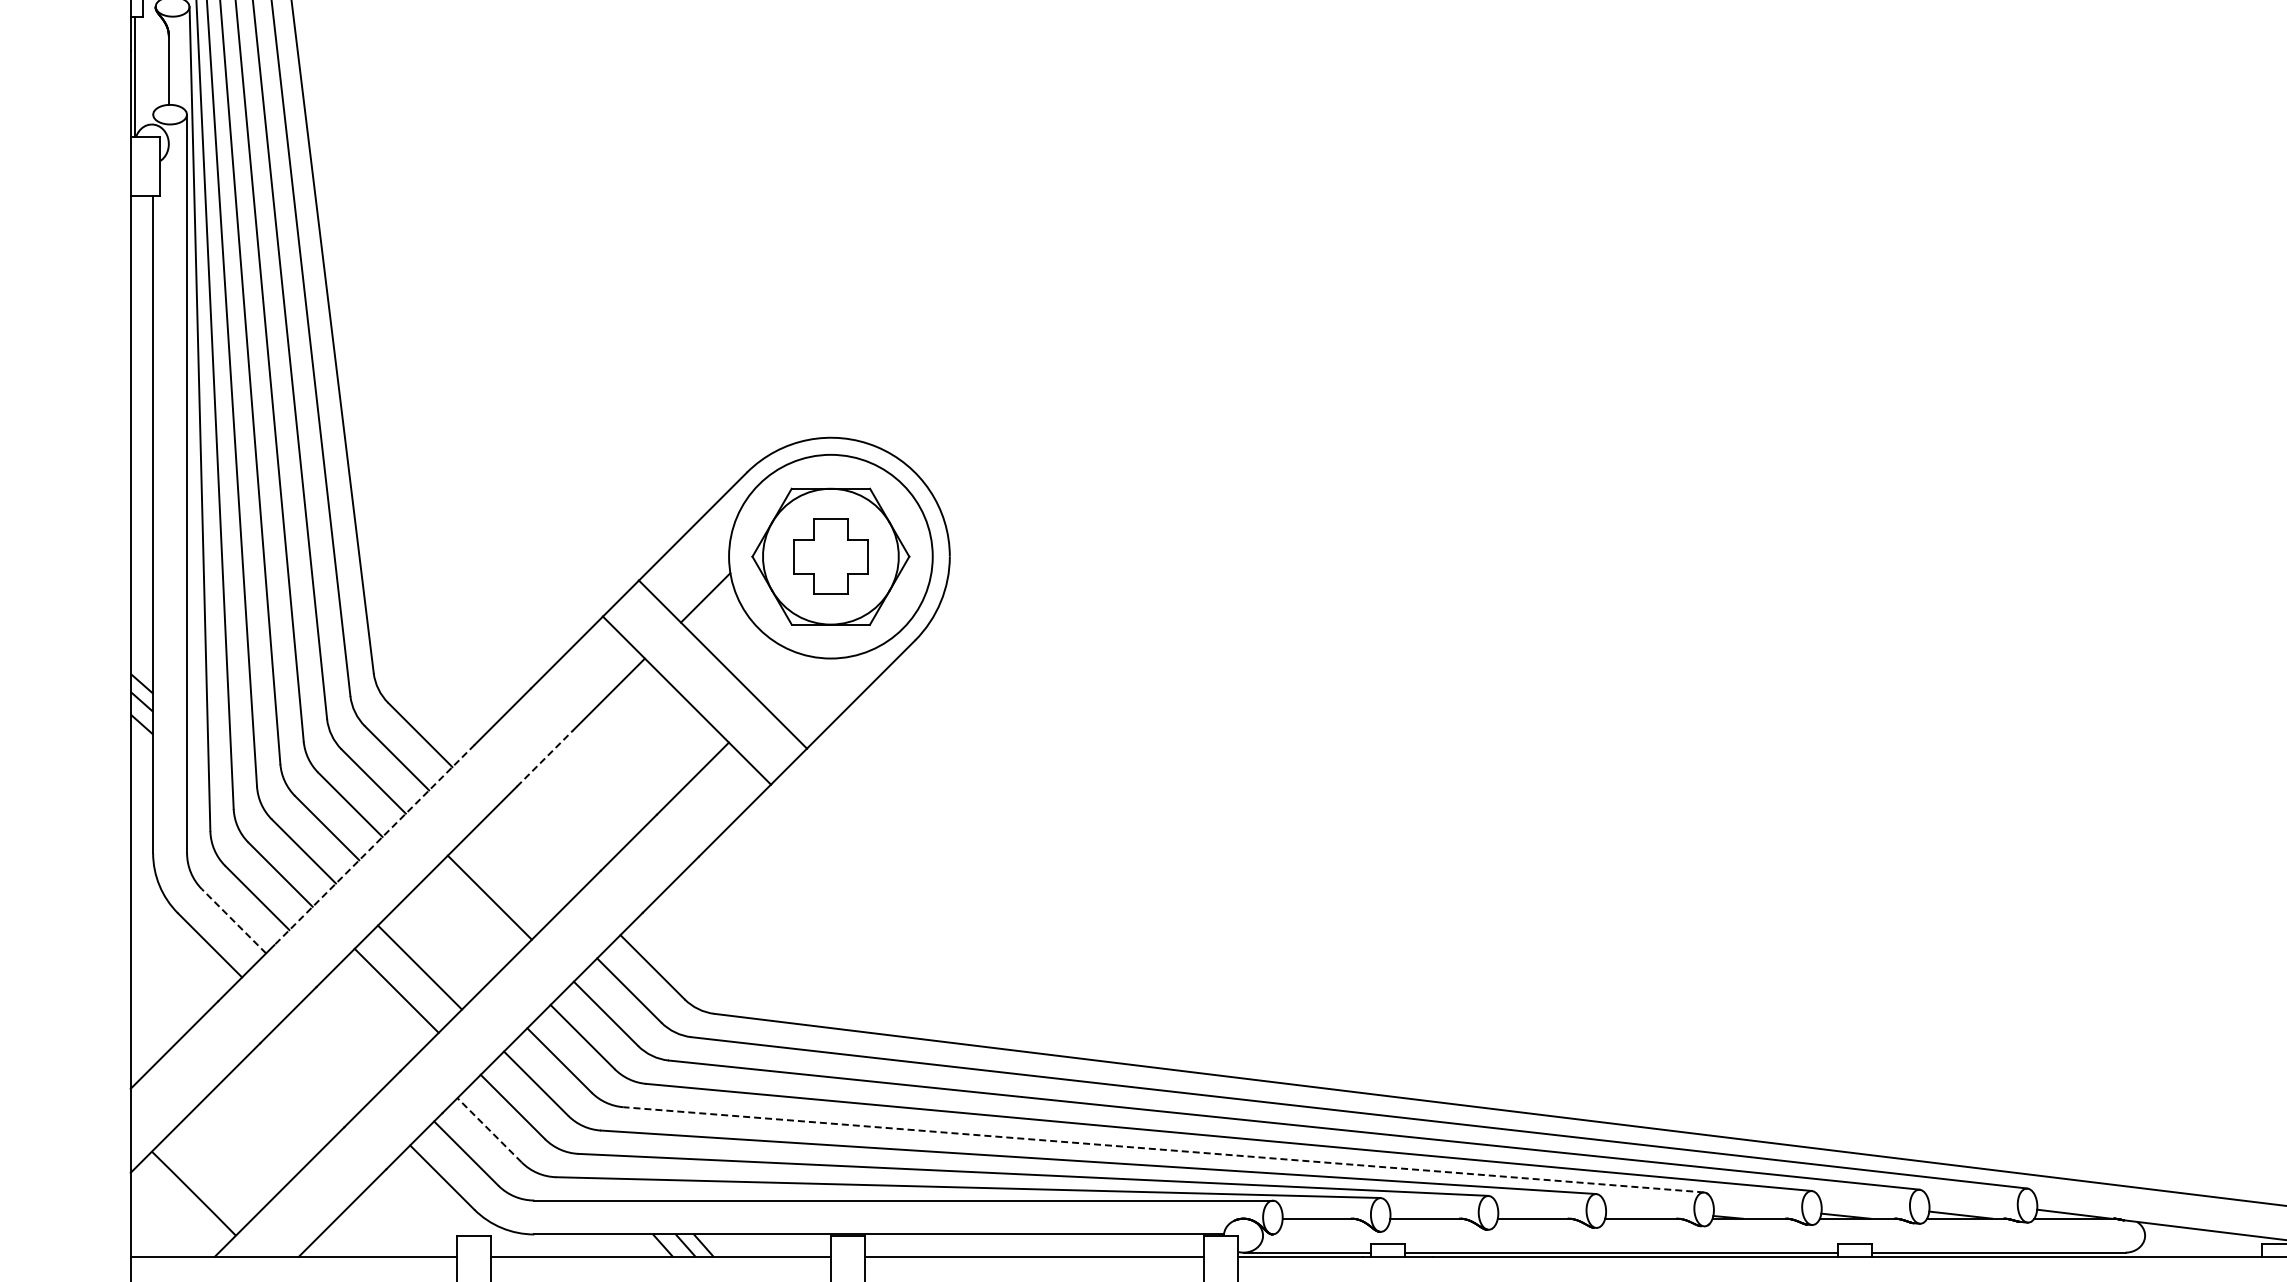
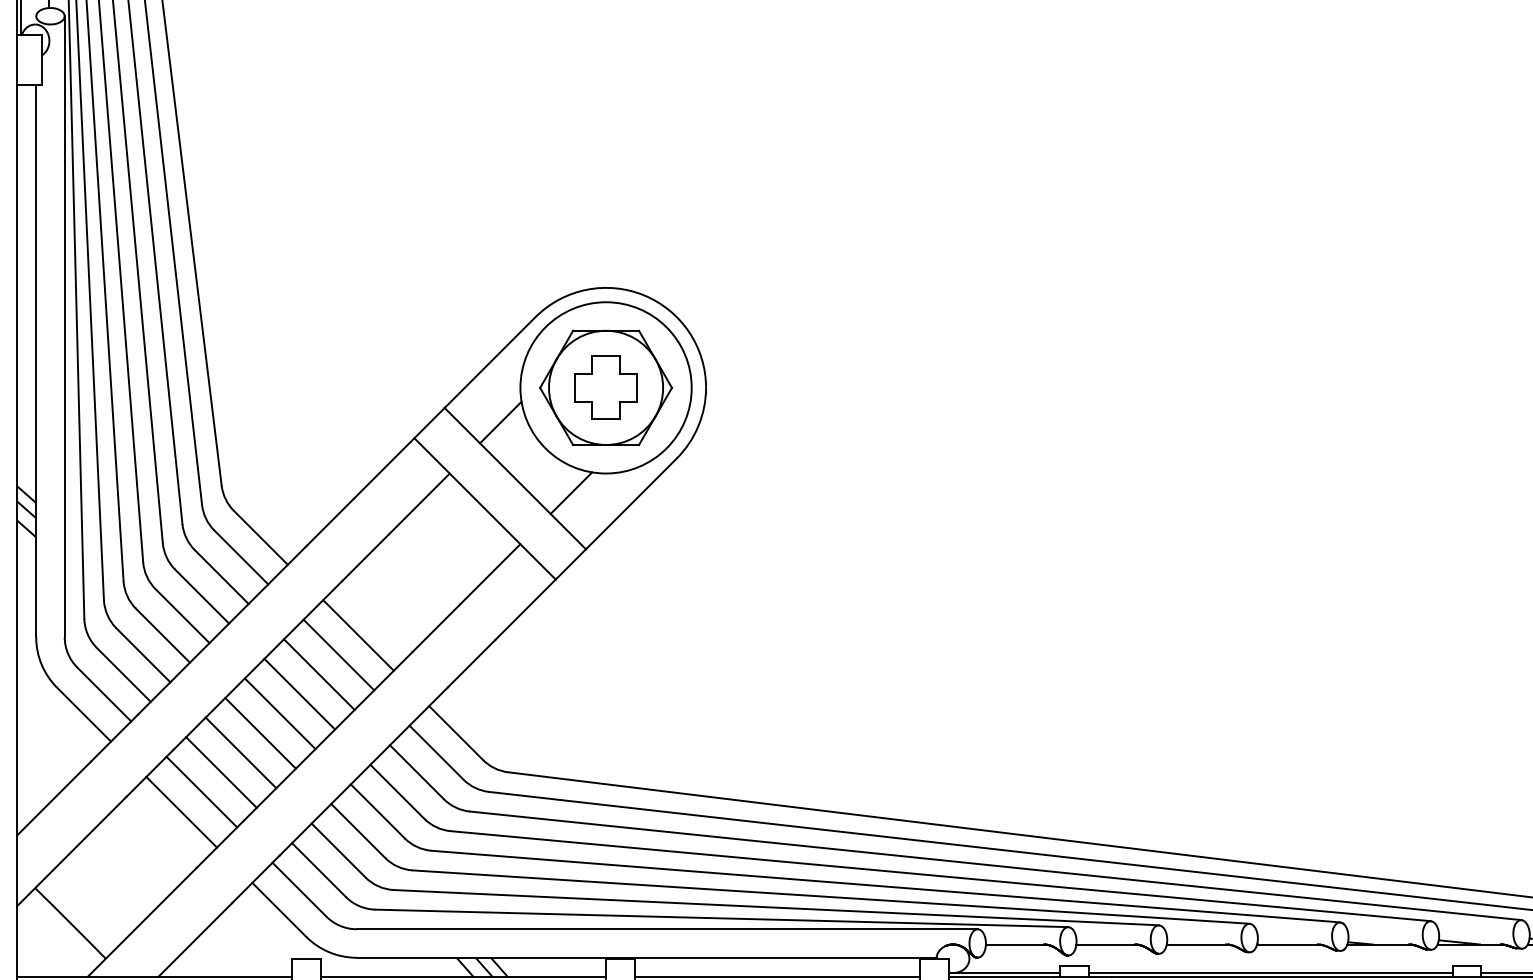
line: (789, 681) -> (571, 492), added
line: (544, 758) -> (365, 557), dashed -> solid
line: (374, 844) -> (222, 629), dashed -> solid
line: (536, 851) -> (358, 635), added
line: (513, 874) -> (339, 655), added
line: (233, 920) -> (103, 693), dashed -> solid
line: (466, 920) -> (299, 693), added
line: (443, 944) -> (280, 713), added
line: (373, 1014) -> (221, 772), added
line: (350, 1037) -> (202, 792), added
line: (326, 1061) -> (181, 812), added
line: (489, 1129) -> (319, 869), dashed -> solid
line: (1163, 1149) -> (885, 886), dashed -> solid

